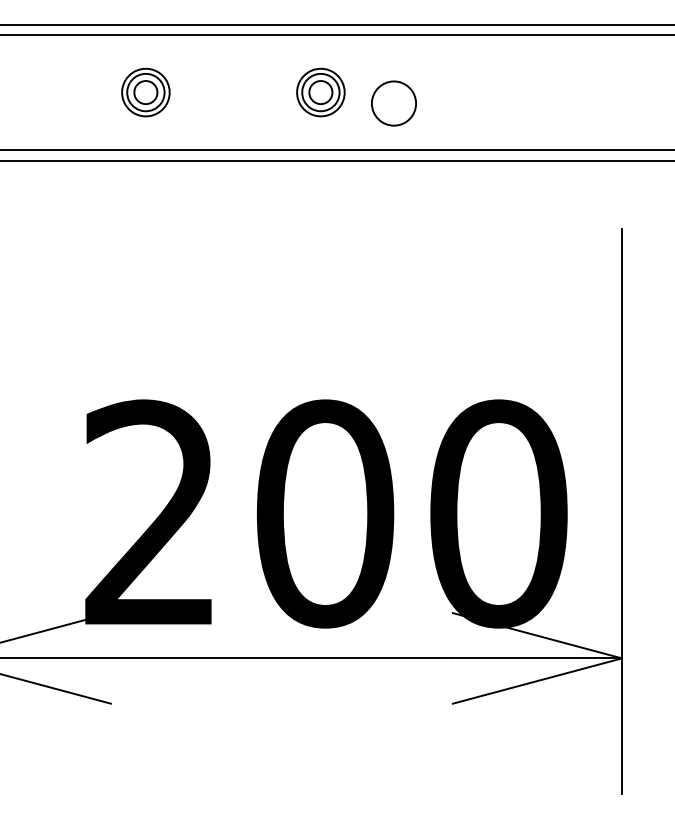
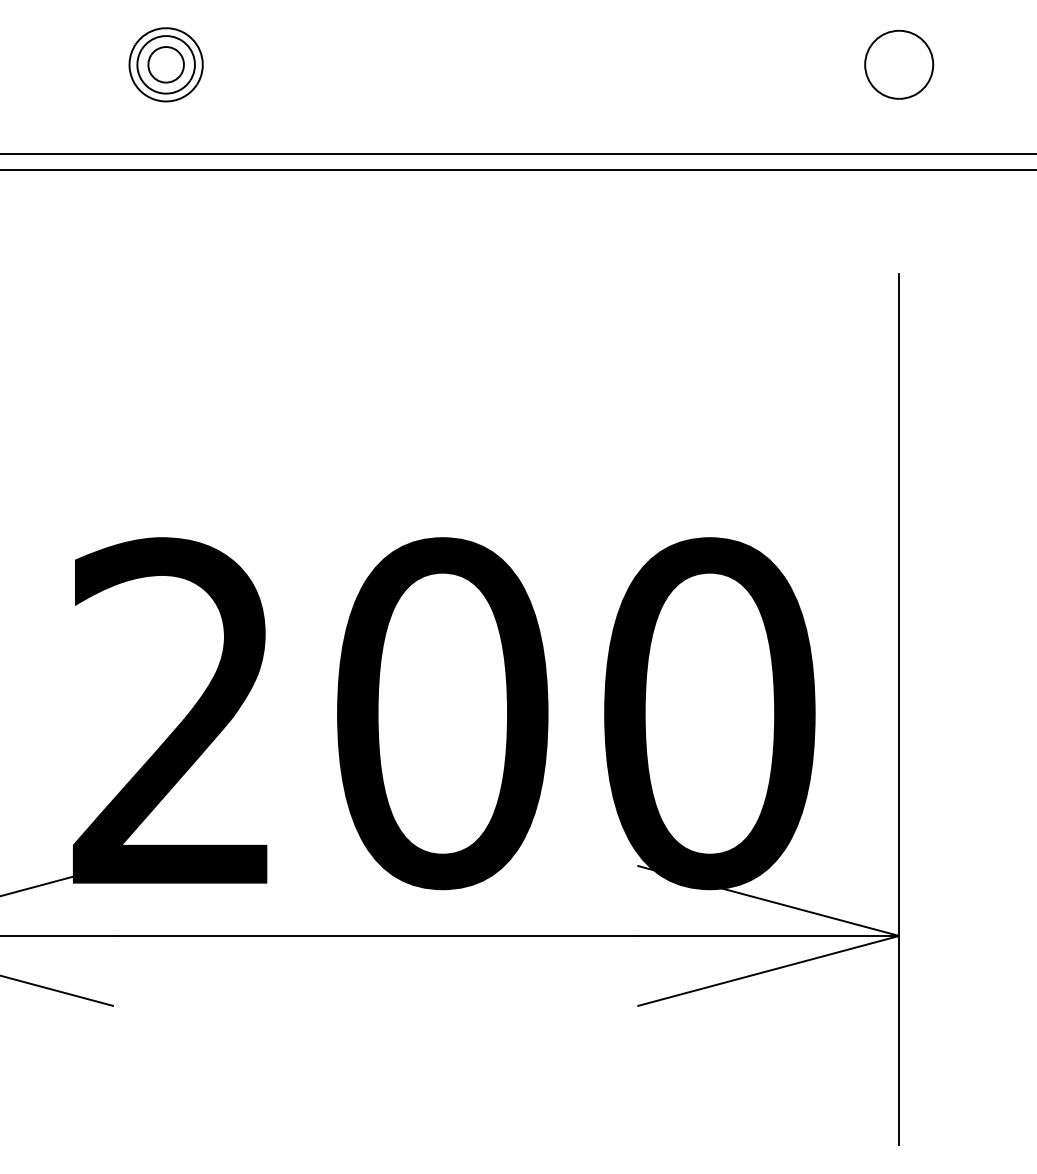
part: (320, 92) -> (434, 64), removed
part: (393, 103) -> (898, 64), moved

